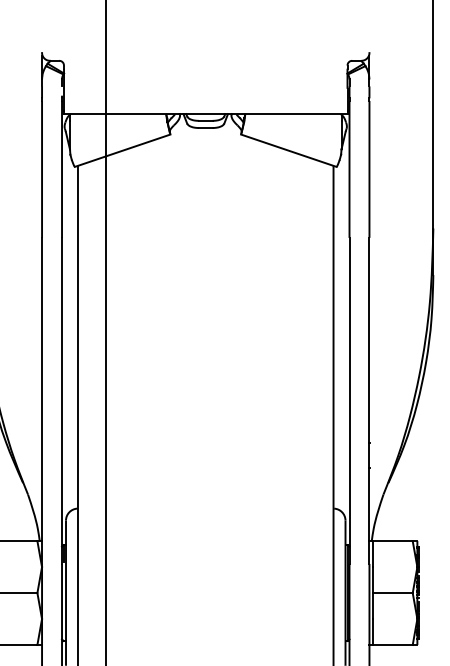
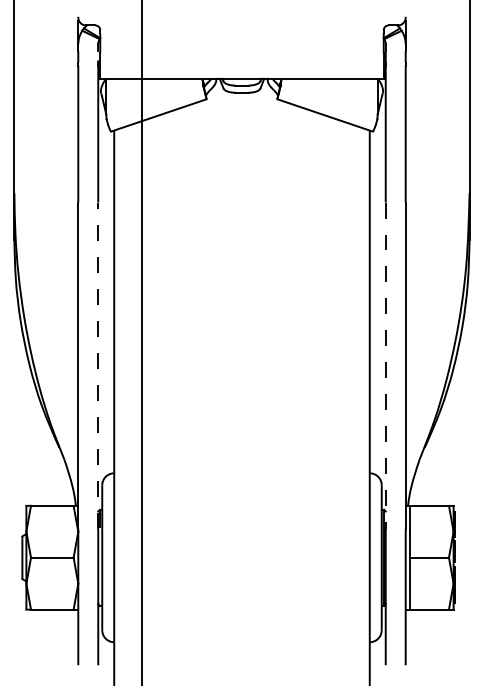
line: (62, 400) -> (98, 365), solid -> dashed
line: (349, 401) -> (385, 366), solid -> dashed

